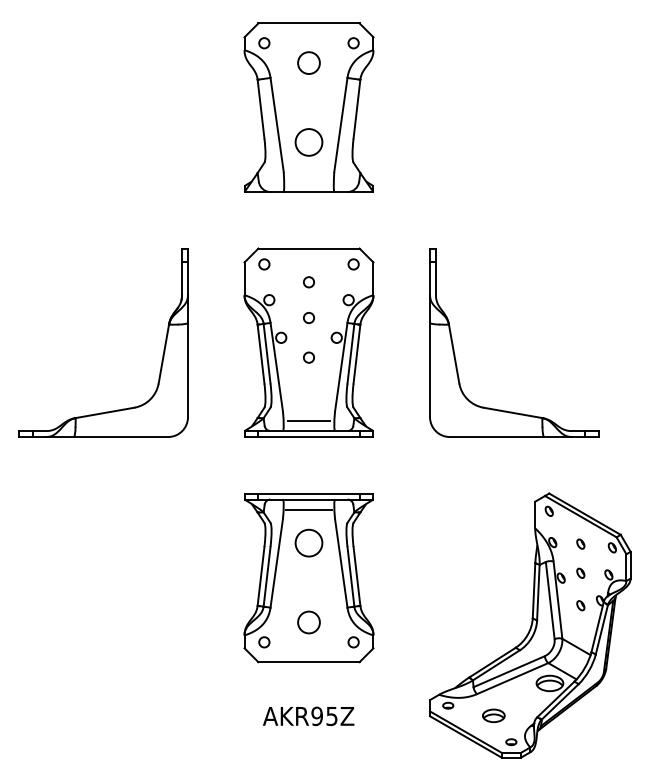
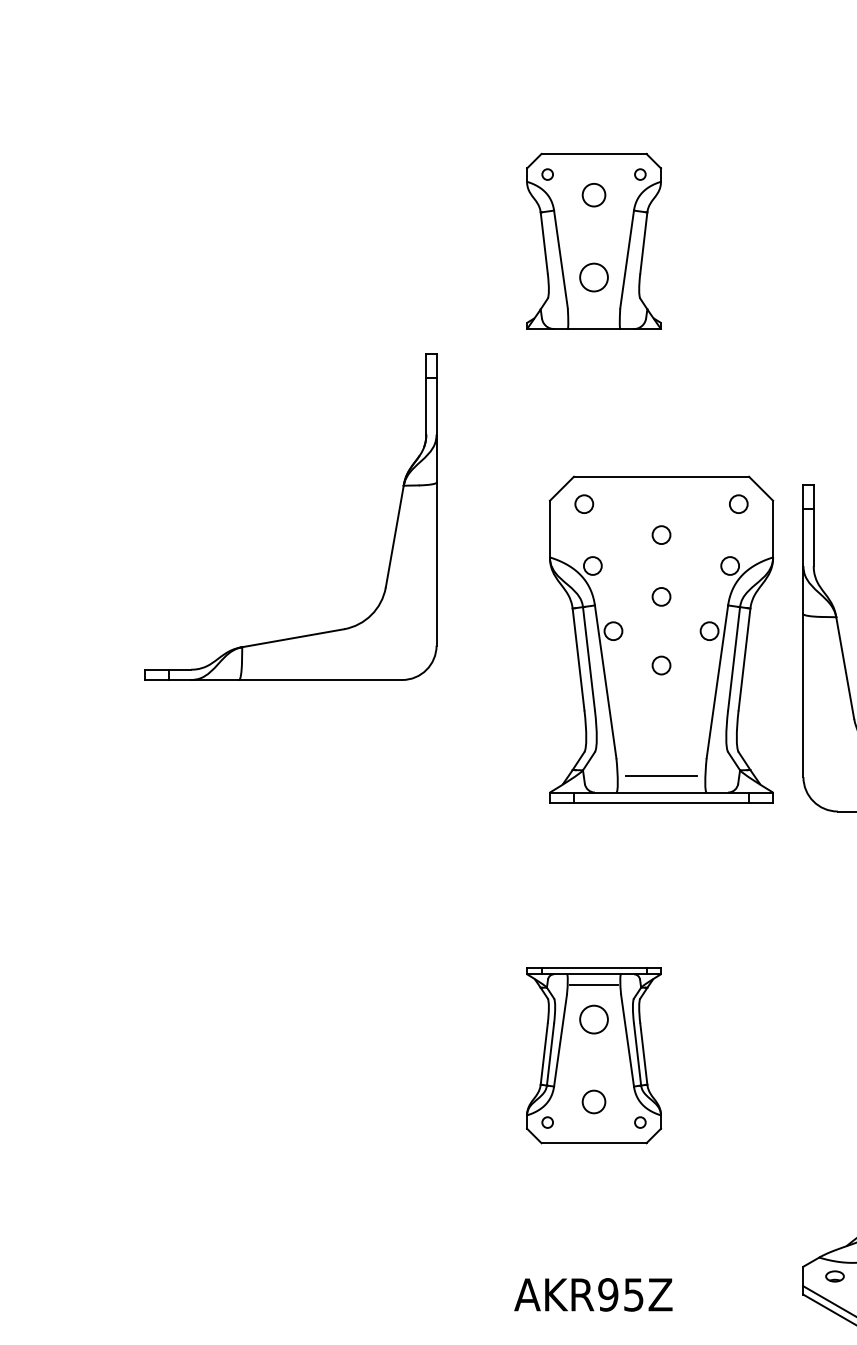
part: (308, 107) -> (593, 241), size x0.6
part: (308, 342) -> (660, 639), moved
part: (162, 354) -> (392, 537), moved
part: (308, 578) -> (593, 1056), size x0.6

